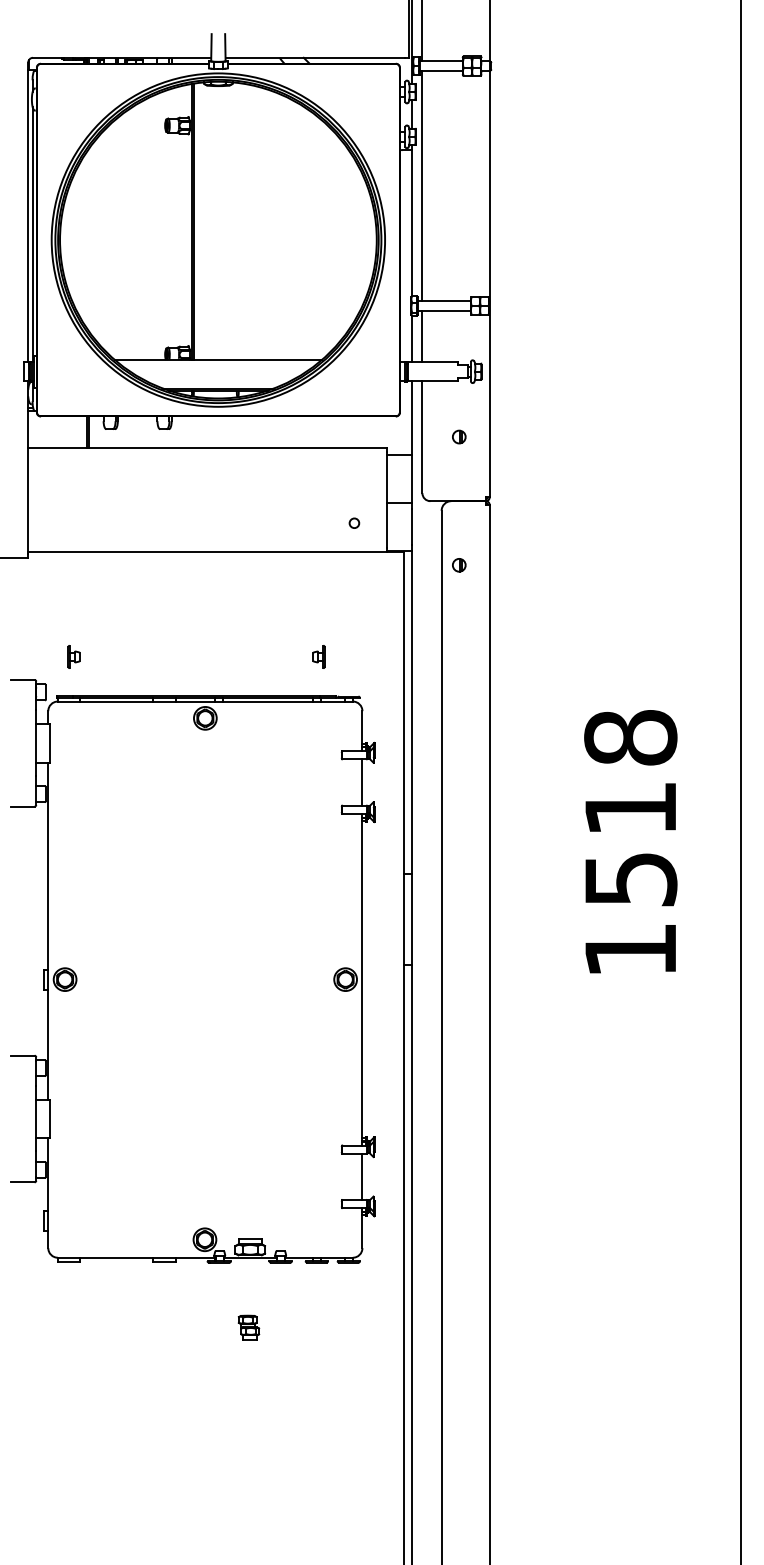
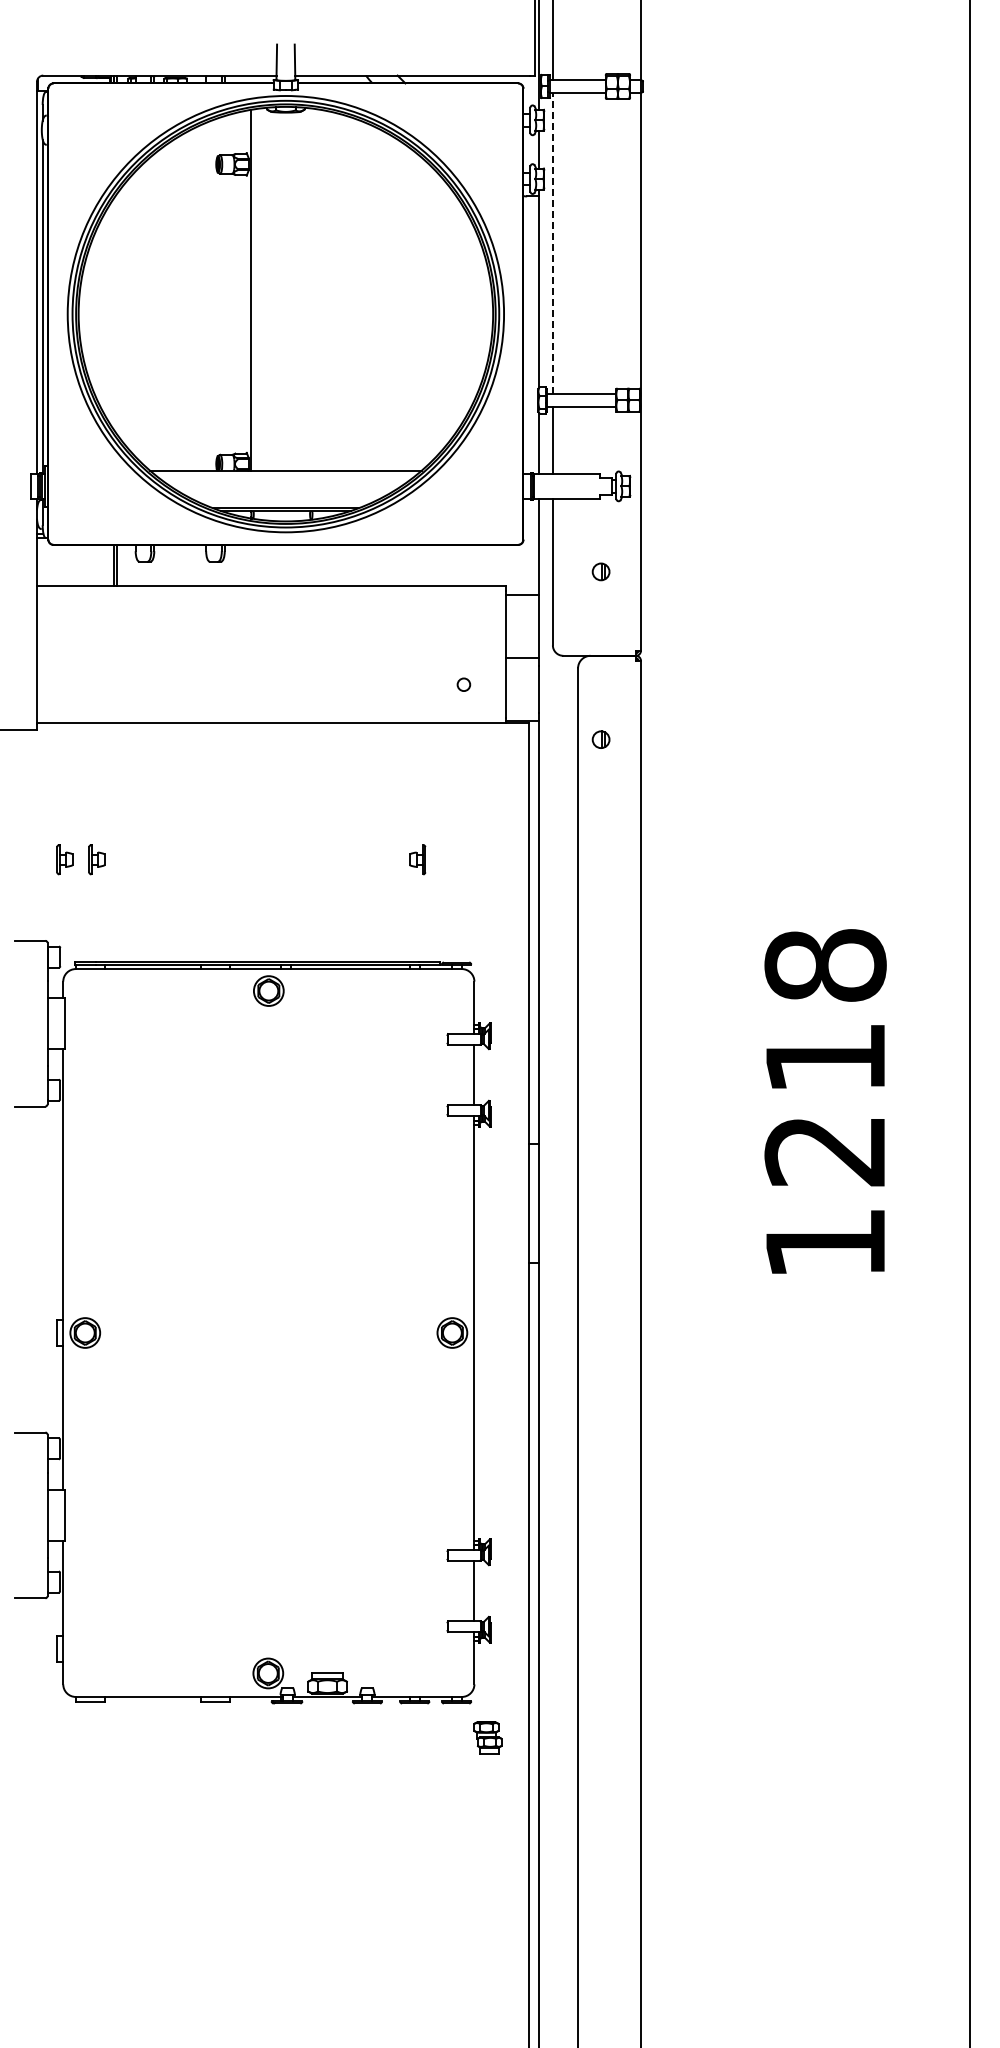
line: (422, 185) -> (552, 242), solid -> dashed
line: (194, 221) -> (254, 289), removed
part: (49, 656) -> (64, 859), added
text: (630, 879) -> (825, 1151), 1518 -> 1218
part: (192, 971) -> (252, 1322), moved
part: (248, 1327) -> (487, 1737), moved

